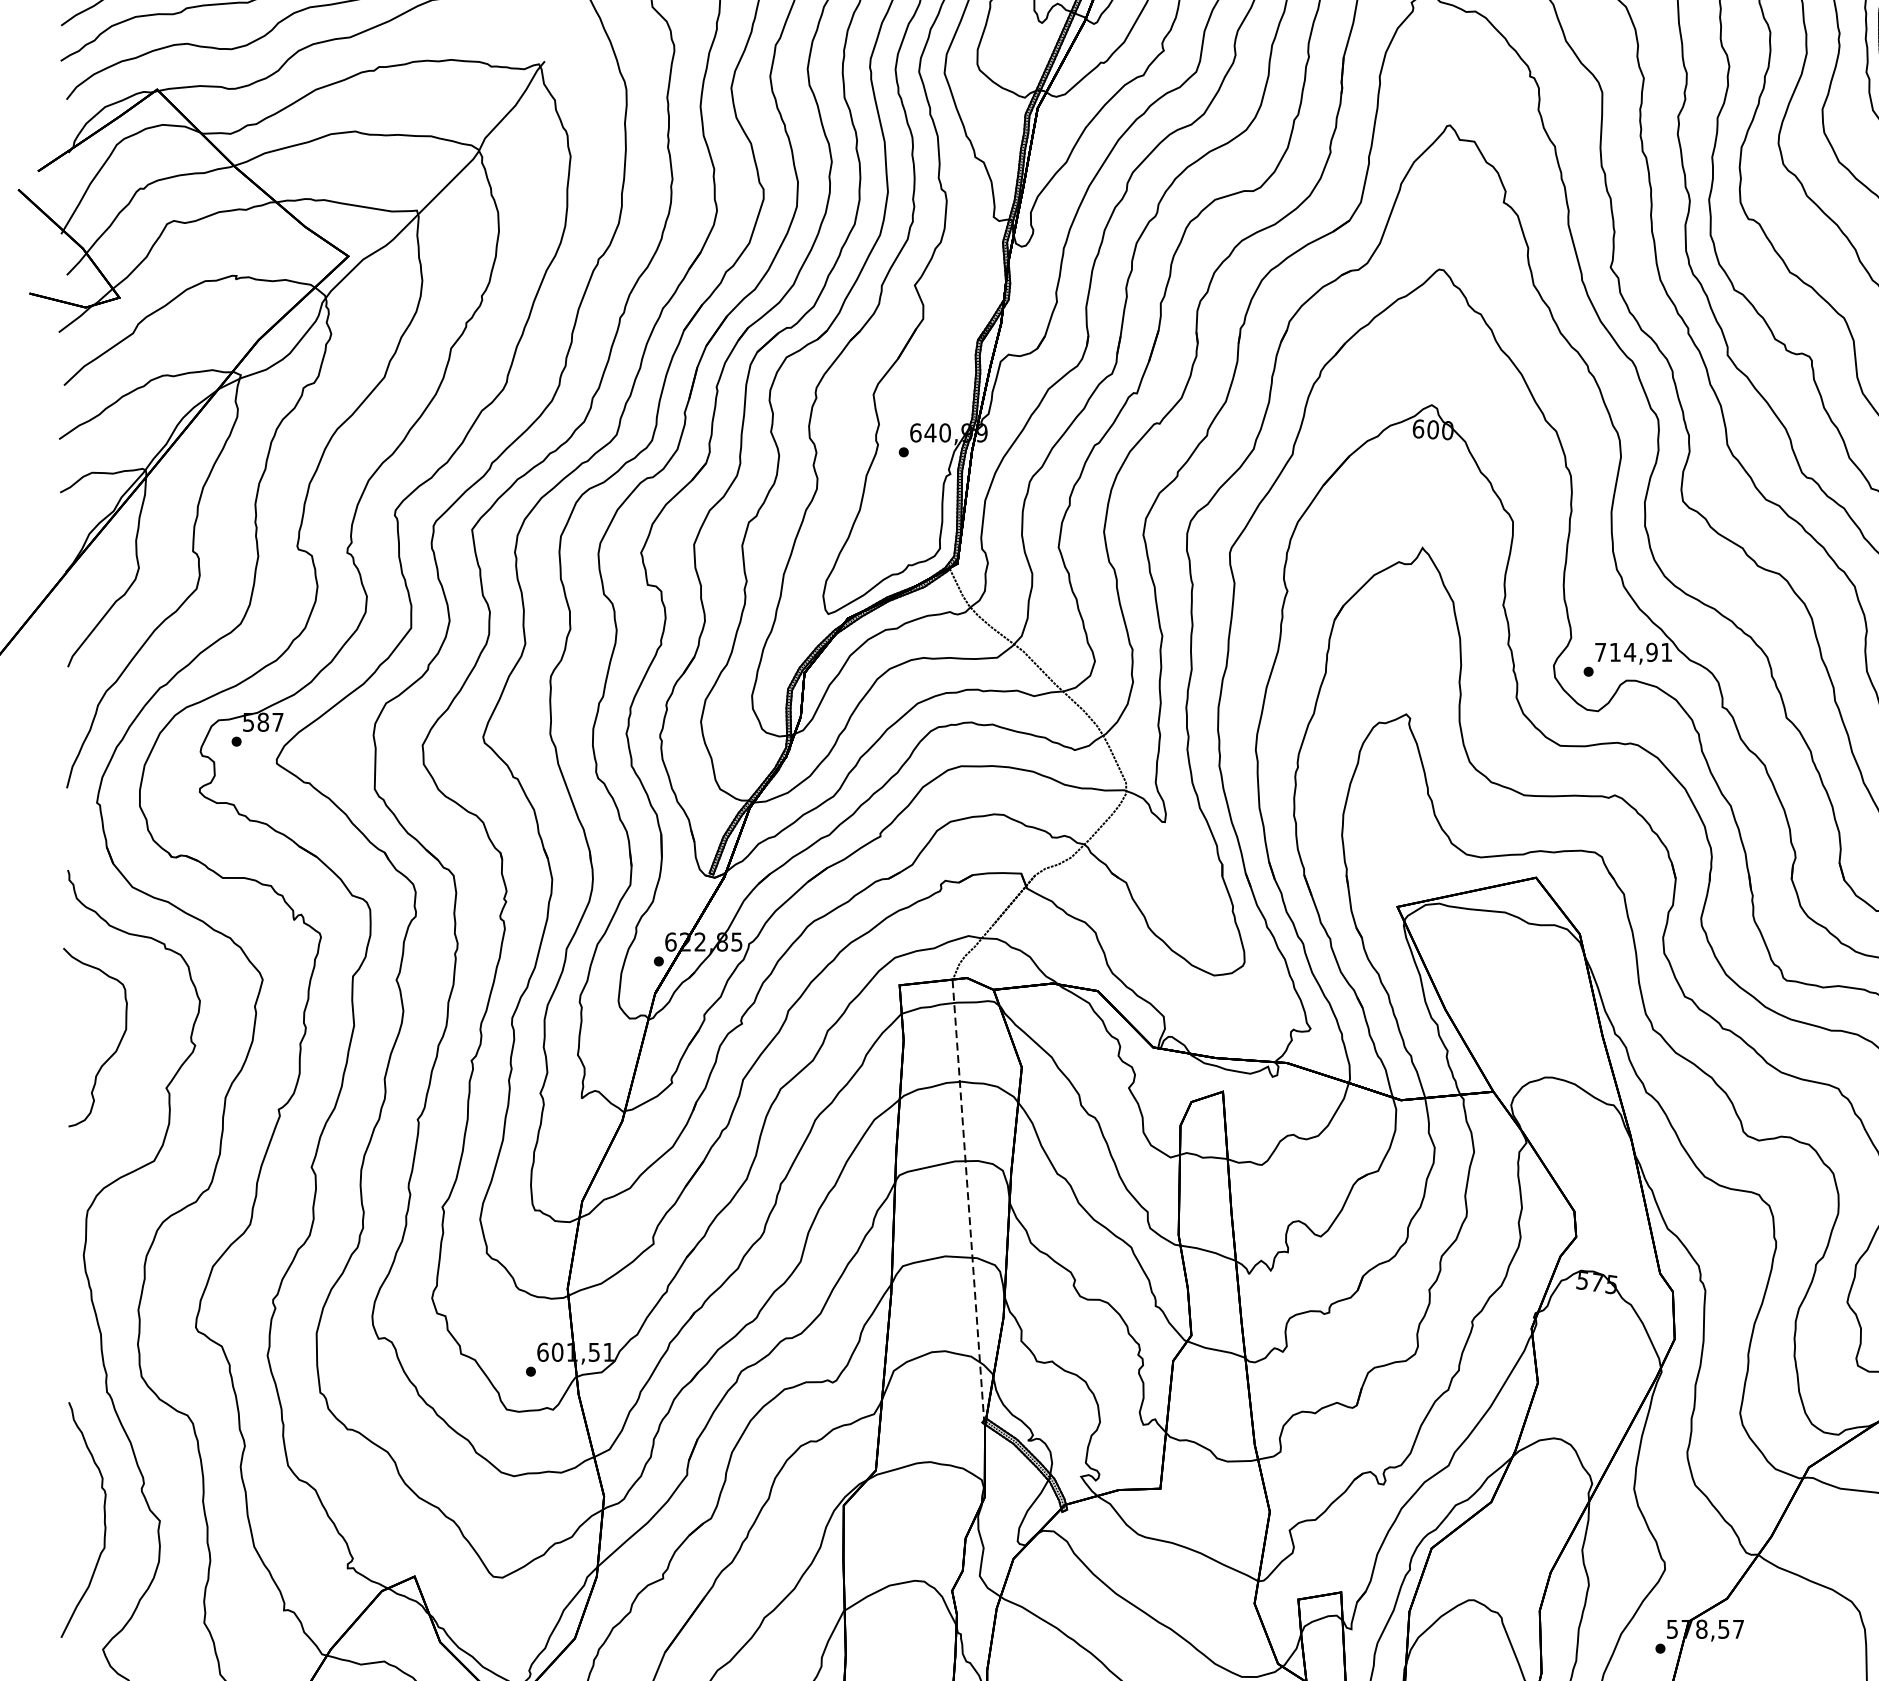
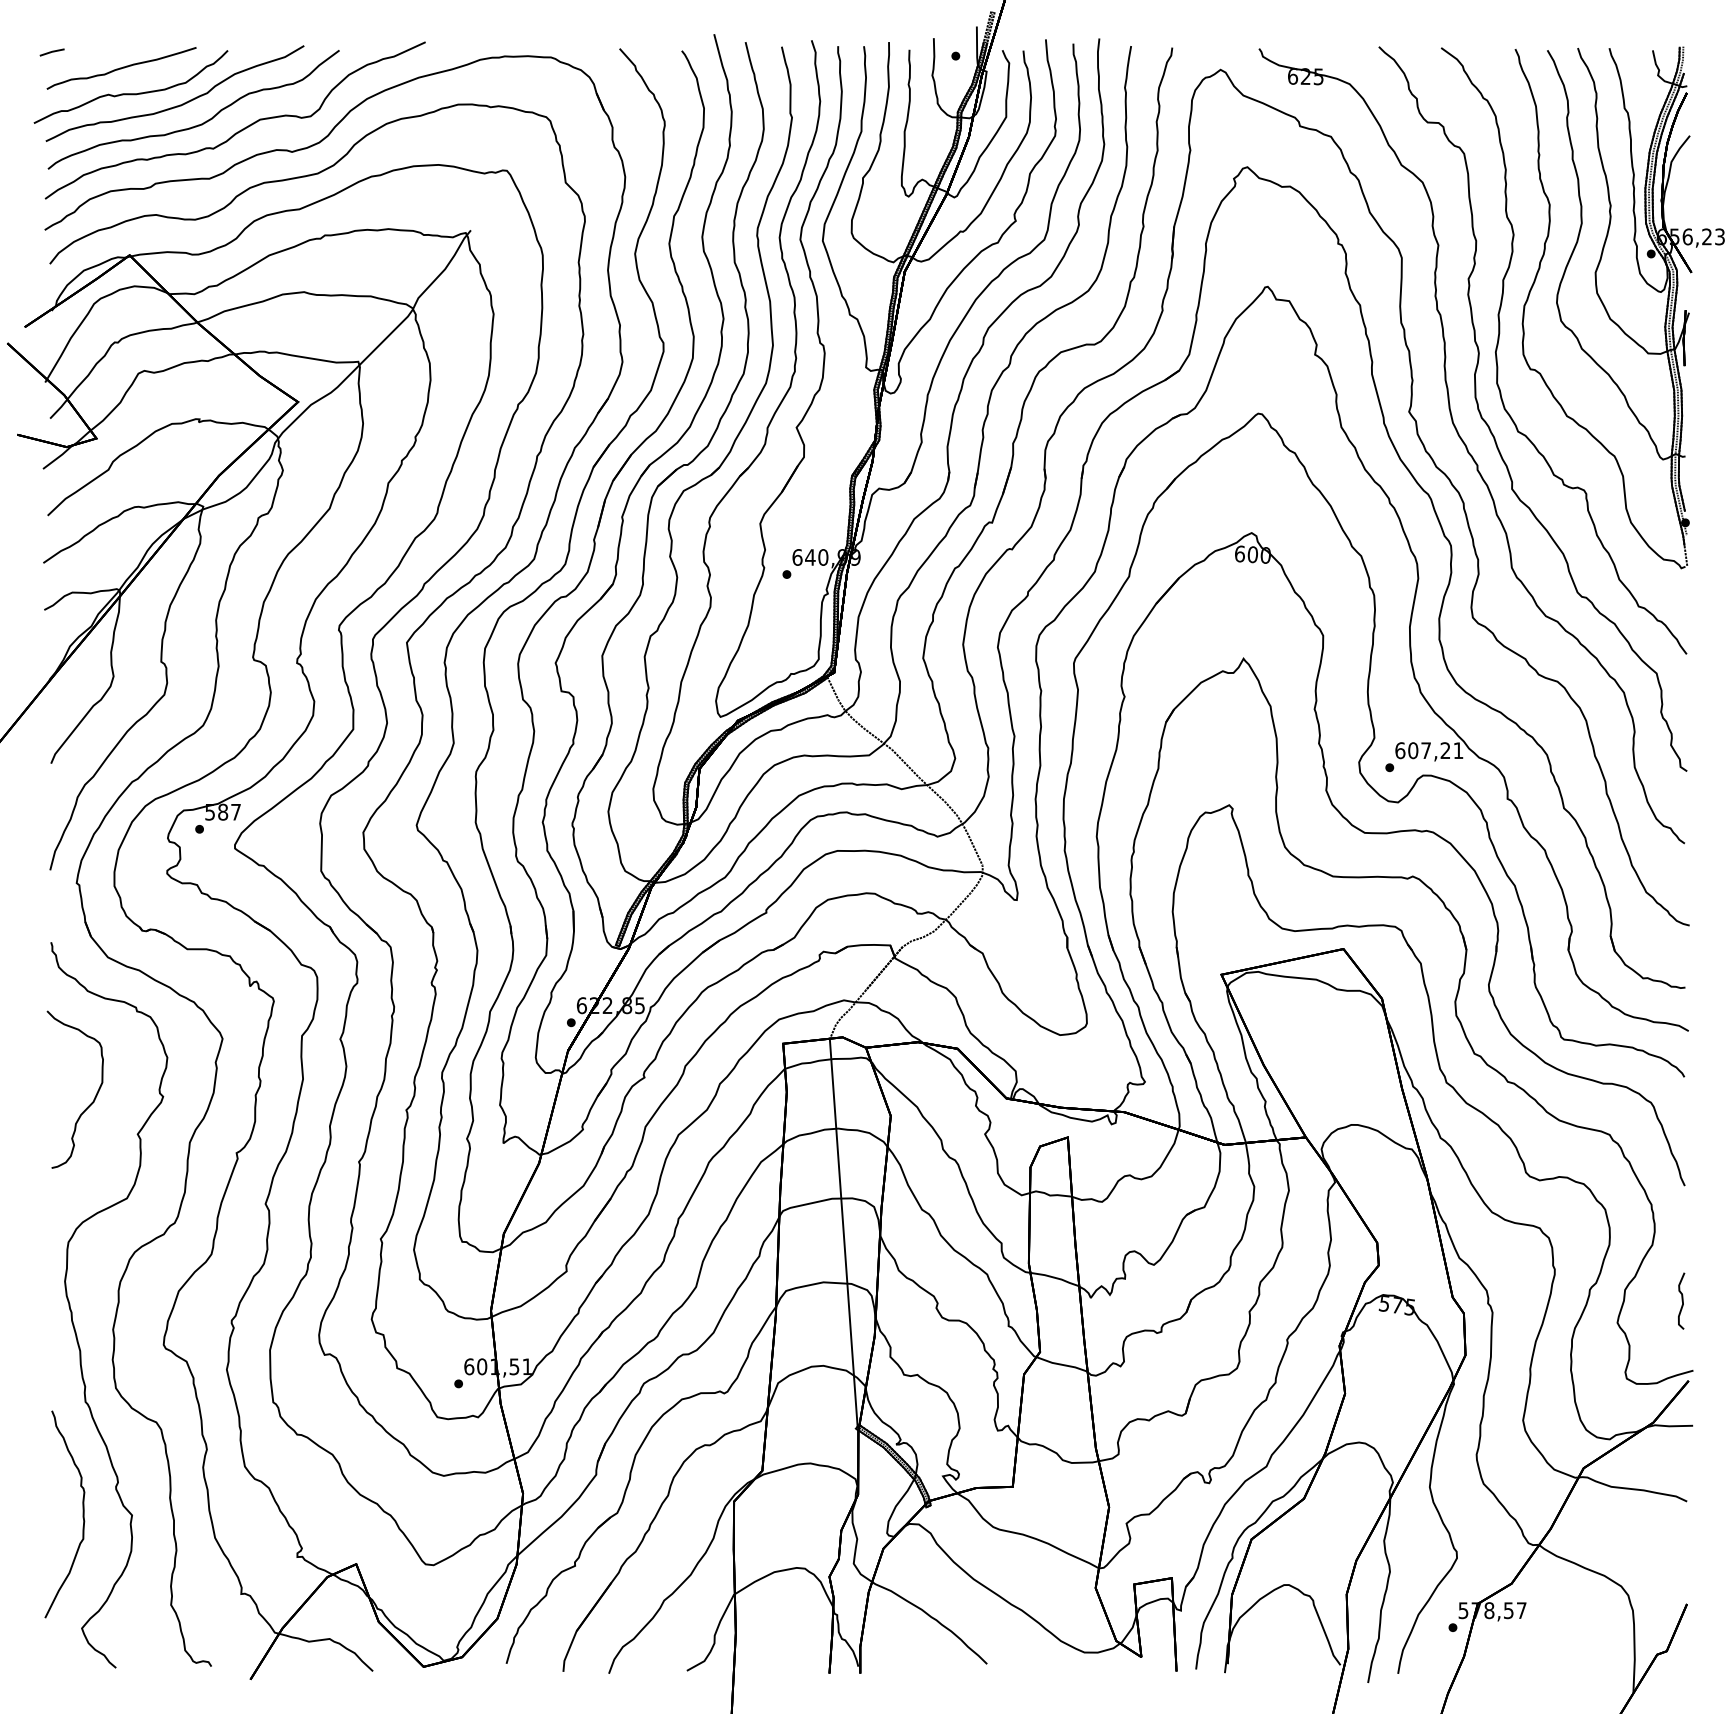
text: (1625, 652) -> (1422, 750), 714,91 -> 607,21
line: (968, 1200) -> (843, 1233), dashed -> solid

